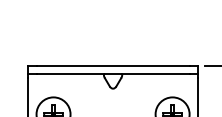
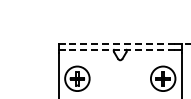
line: (111, 65) -> (119, 43), solid -> dashed
line: (111, 73) -> (119, 49), solid -> dashed

